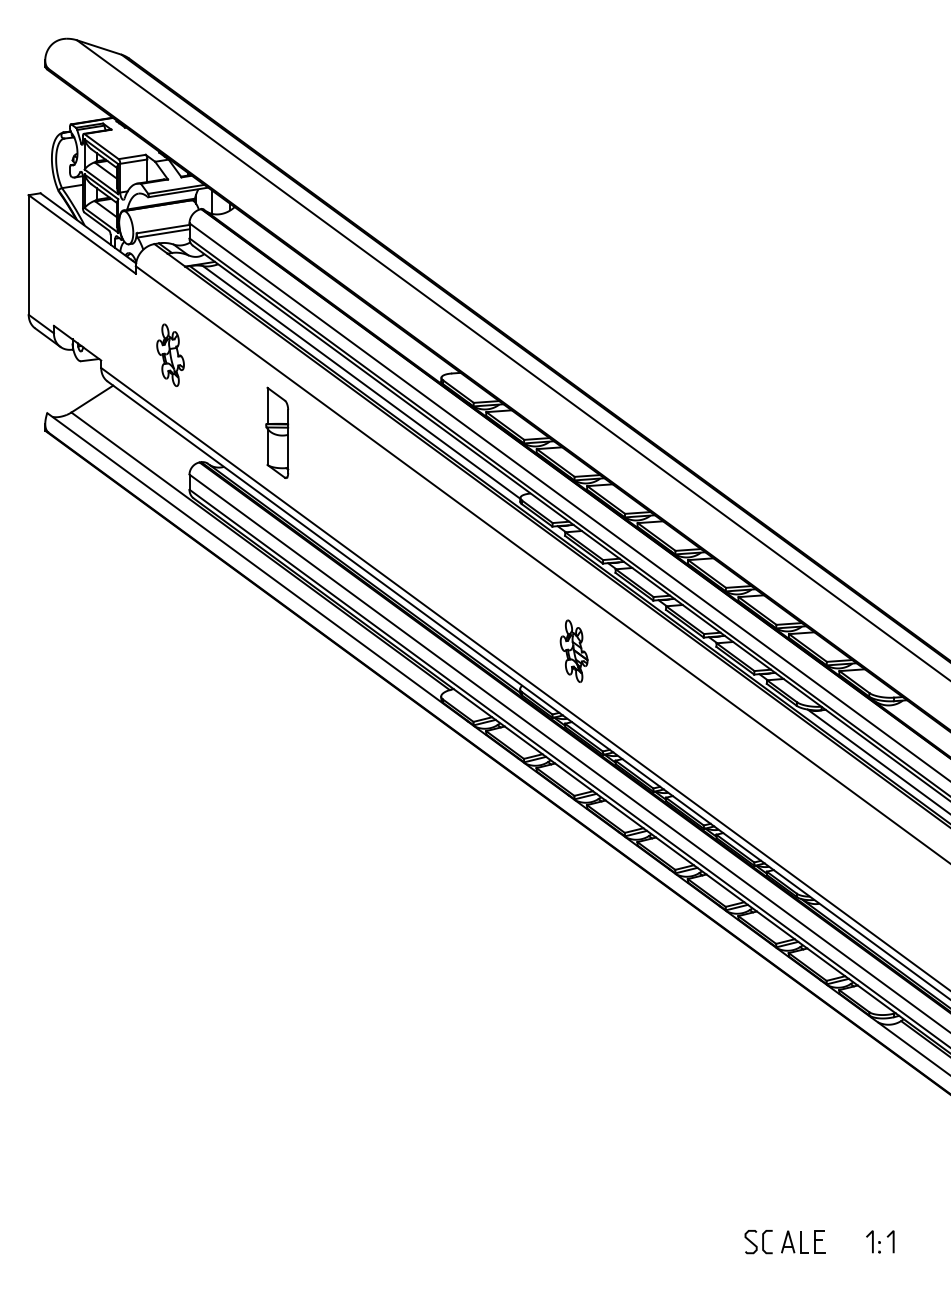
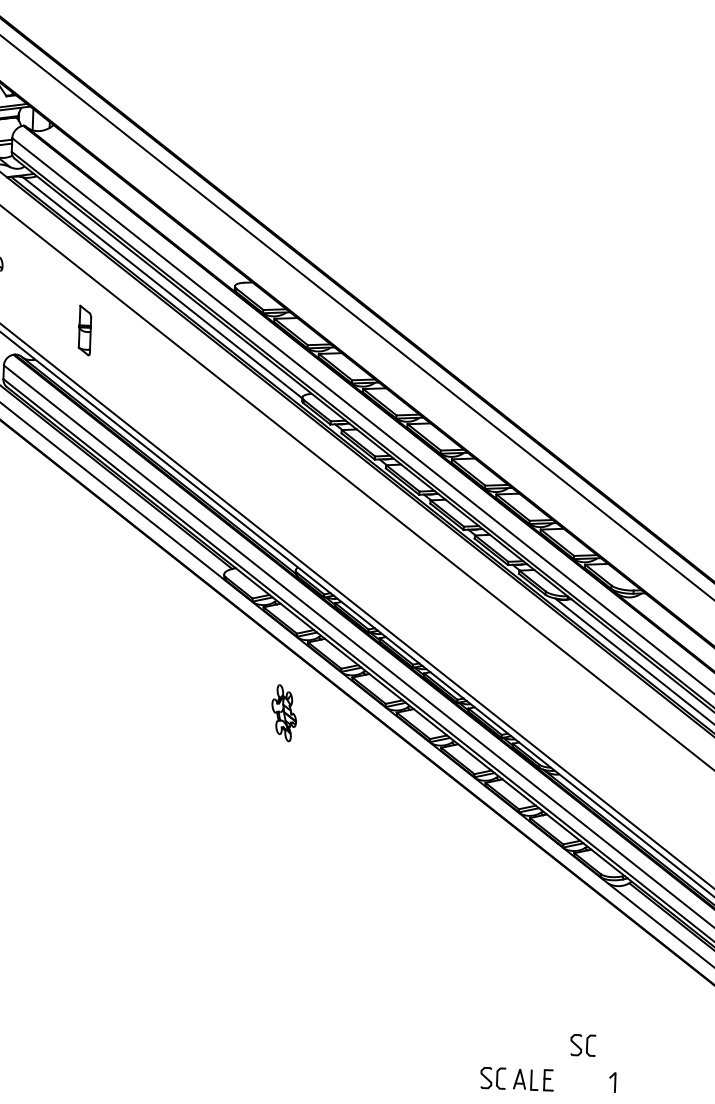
part: (277, 432) -> (84, 330), size x0.6
part: (573, 650) -> (283, 712), moved
part: (856, 1202) -> (582, 1045), added
part: (873, 1241) -> (597, 1081), removed

